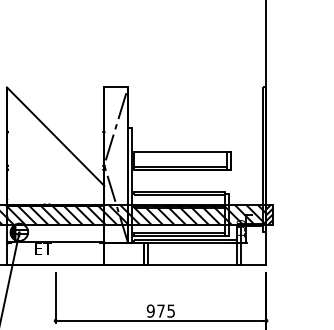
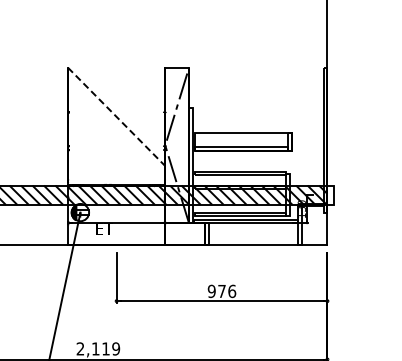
line: (56, 137) -> (117, 117), solid -> dashed
hatch: (269, 215) -> (330, 195), removed
text: (171, 310) -> (232, 290), 975 -> 976

